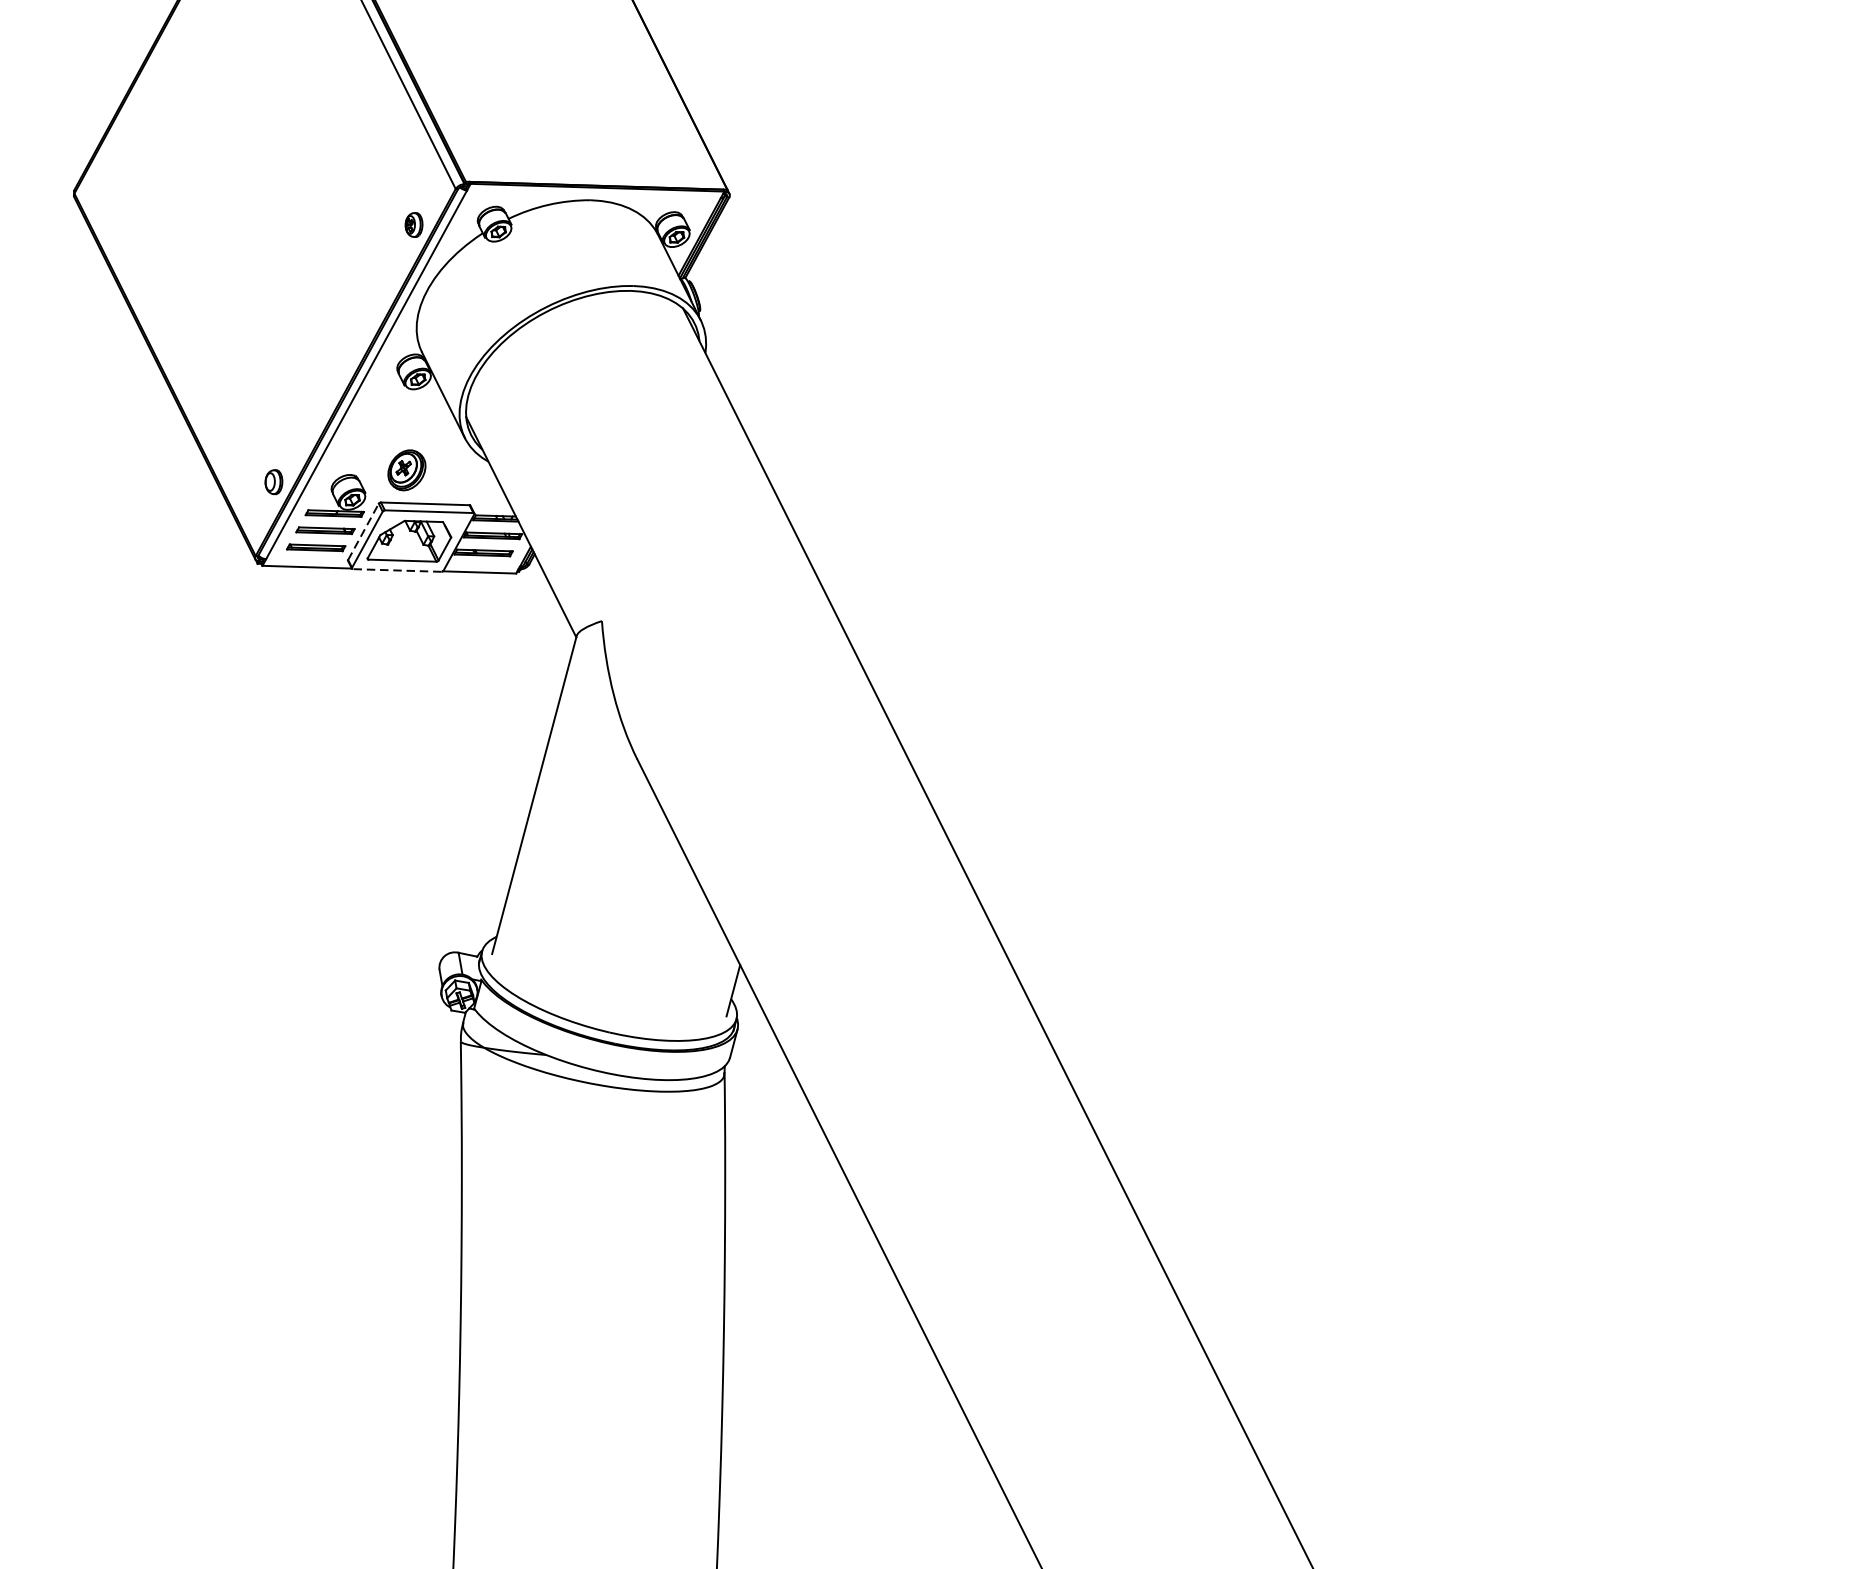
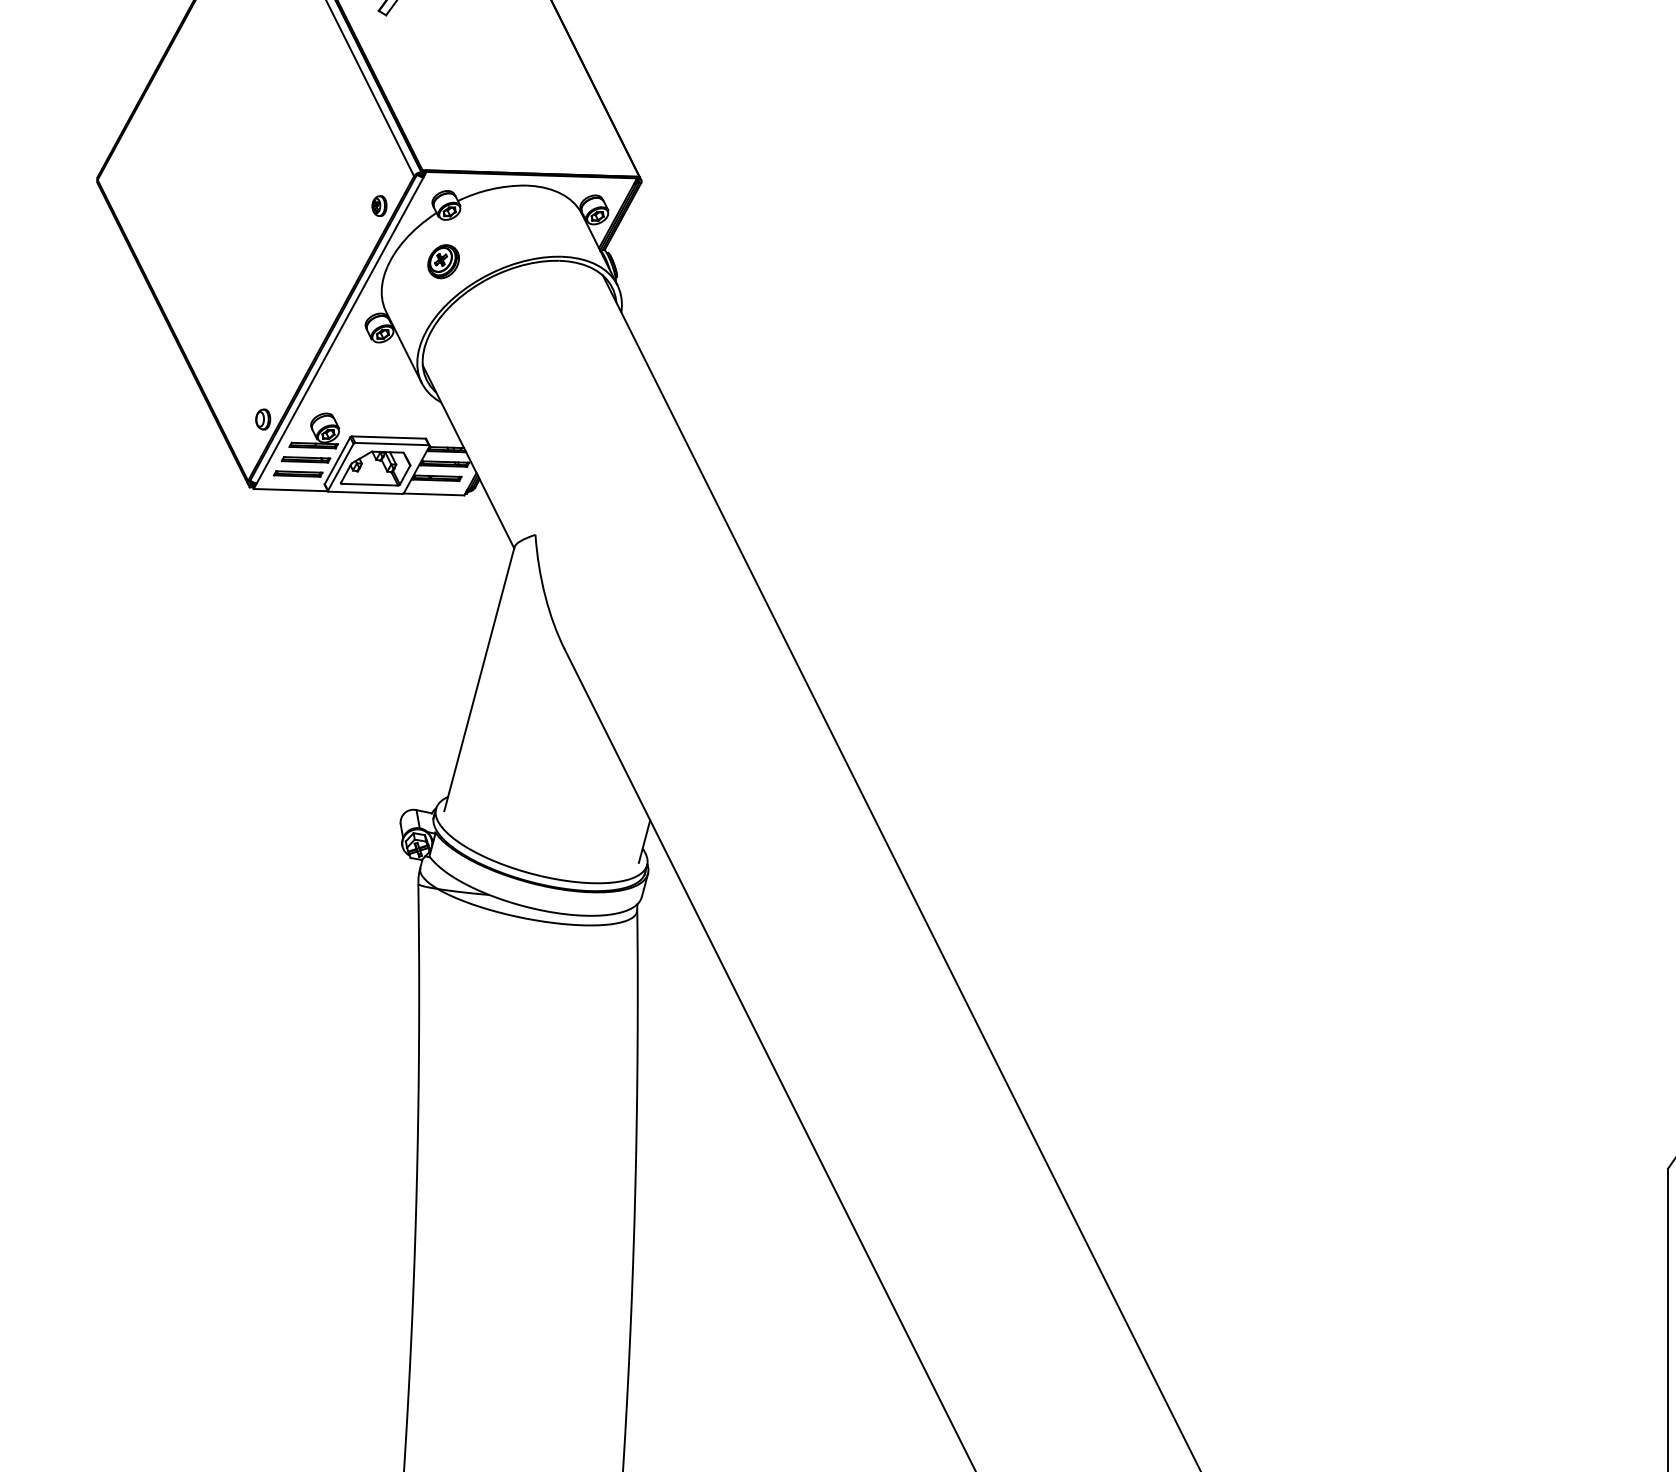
part: (406, 470) -> (443, 261), moved
line: (363, 531) -> (337, 460), dashed -> solid
line: (397, 570) -> (365, 492), dashed -> solid

